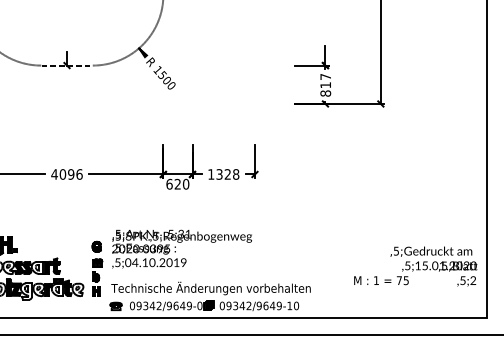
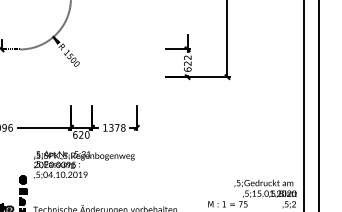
text: (325, 85) -> (187, 63), 817 -> 622
text: (227, 174) -> (117, 127), 1328 -> 1378
text: (181, 248) -> (83, 164), moved

